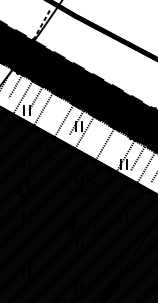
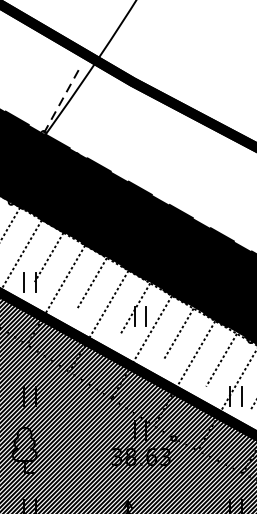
line: (56, 110) -> (92, 282), added
line: (96, 134) -> (177, 333), added
line: (117, 146) -> (222, 358), added

